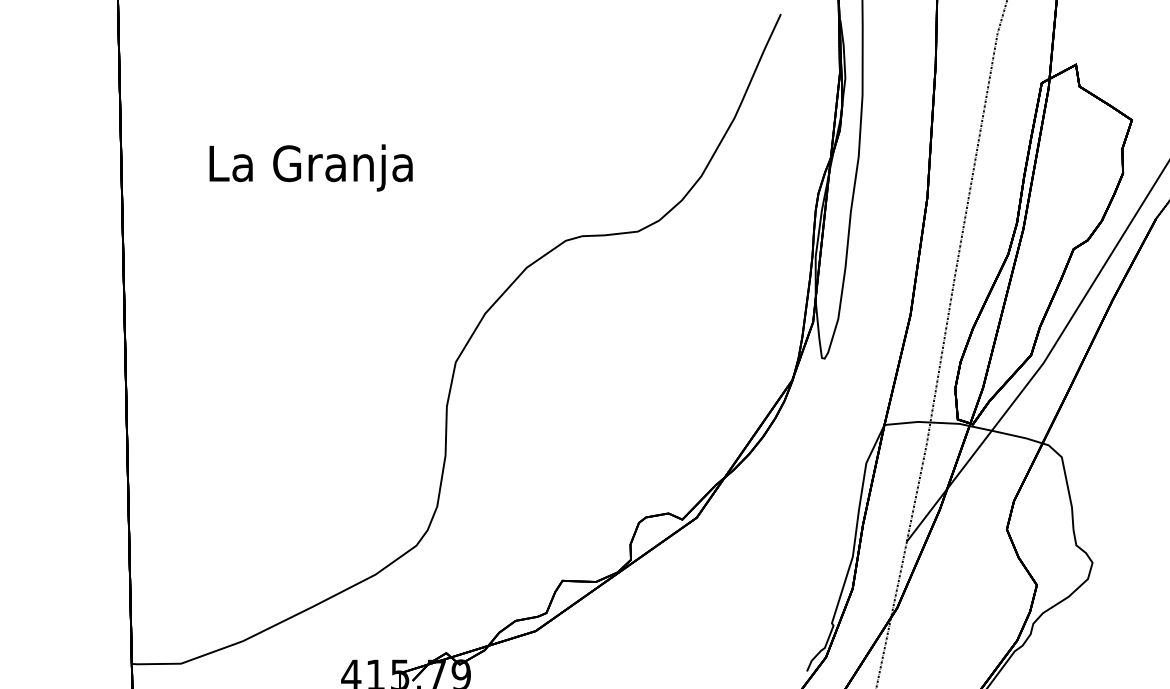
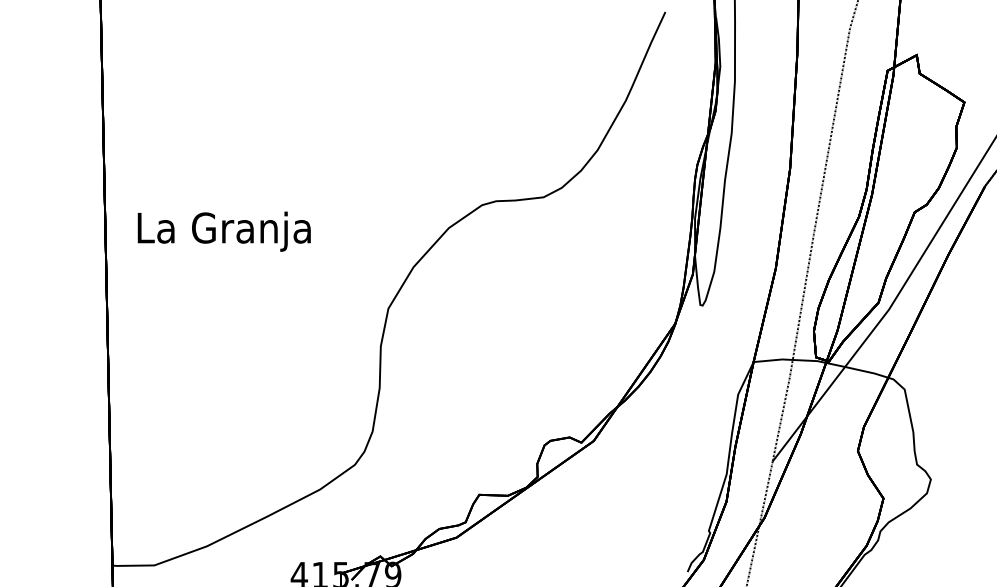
text: (310, 167) -> (223, 231), moved

